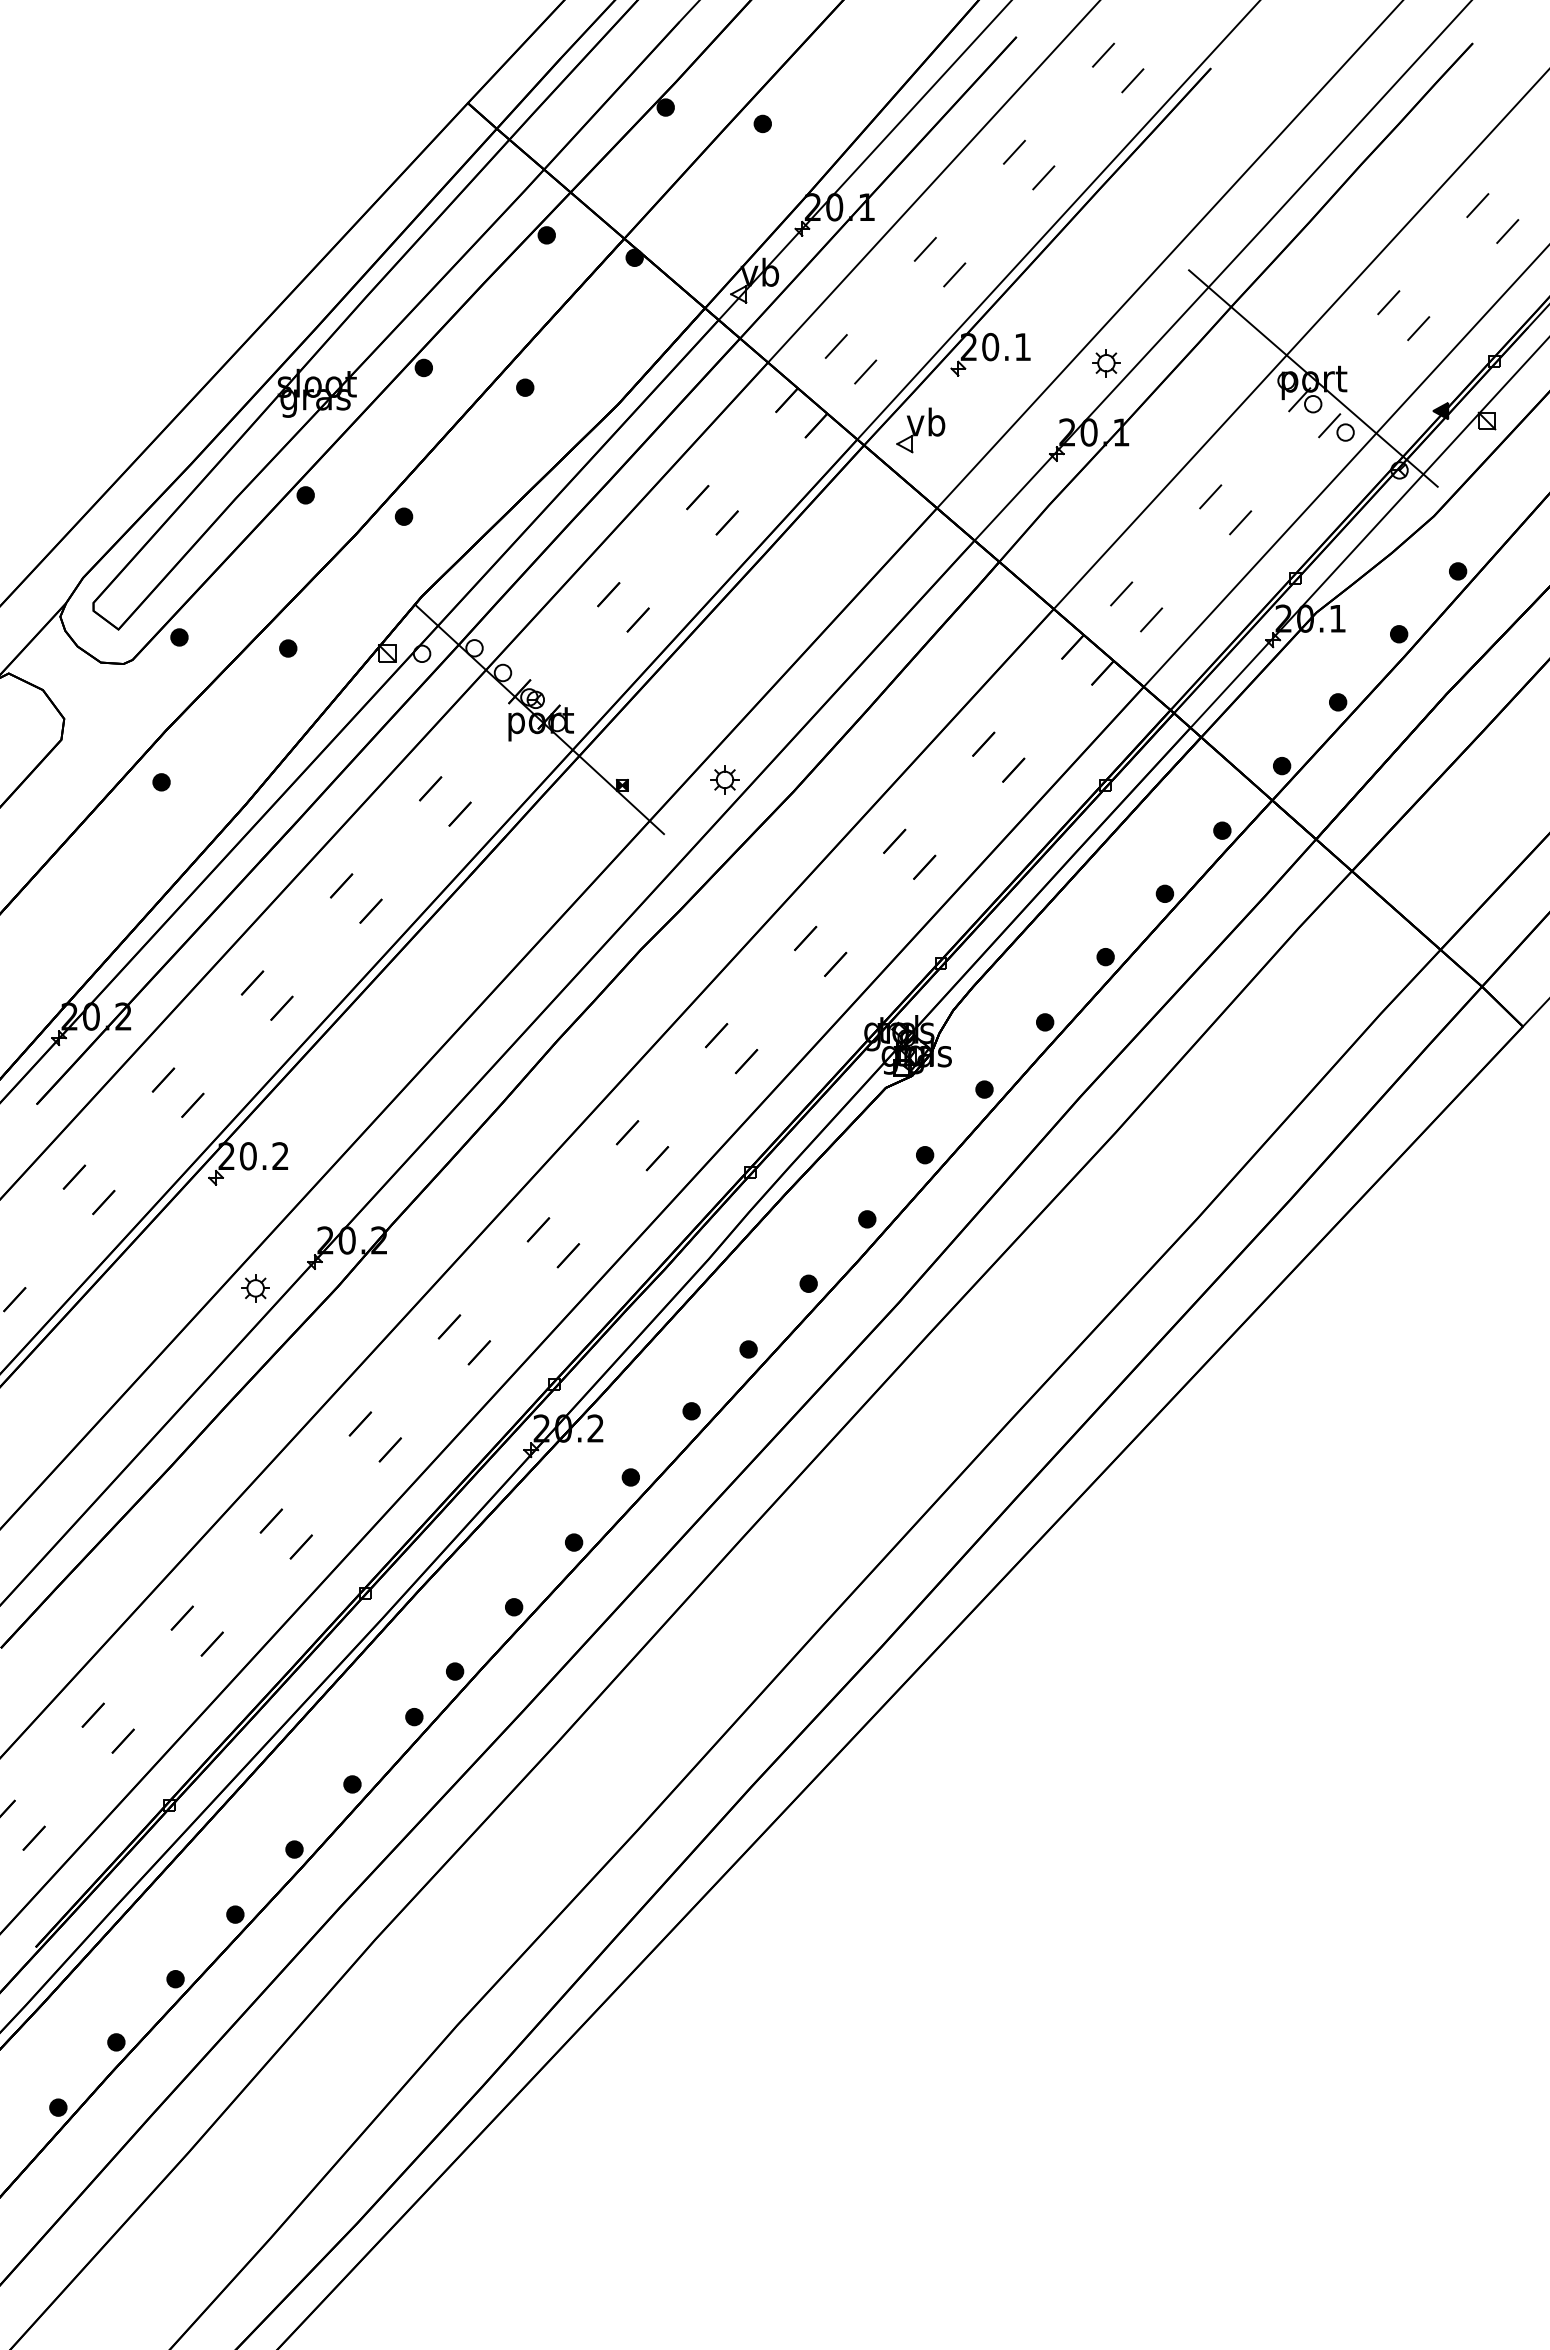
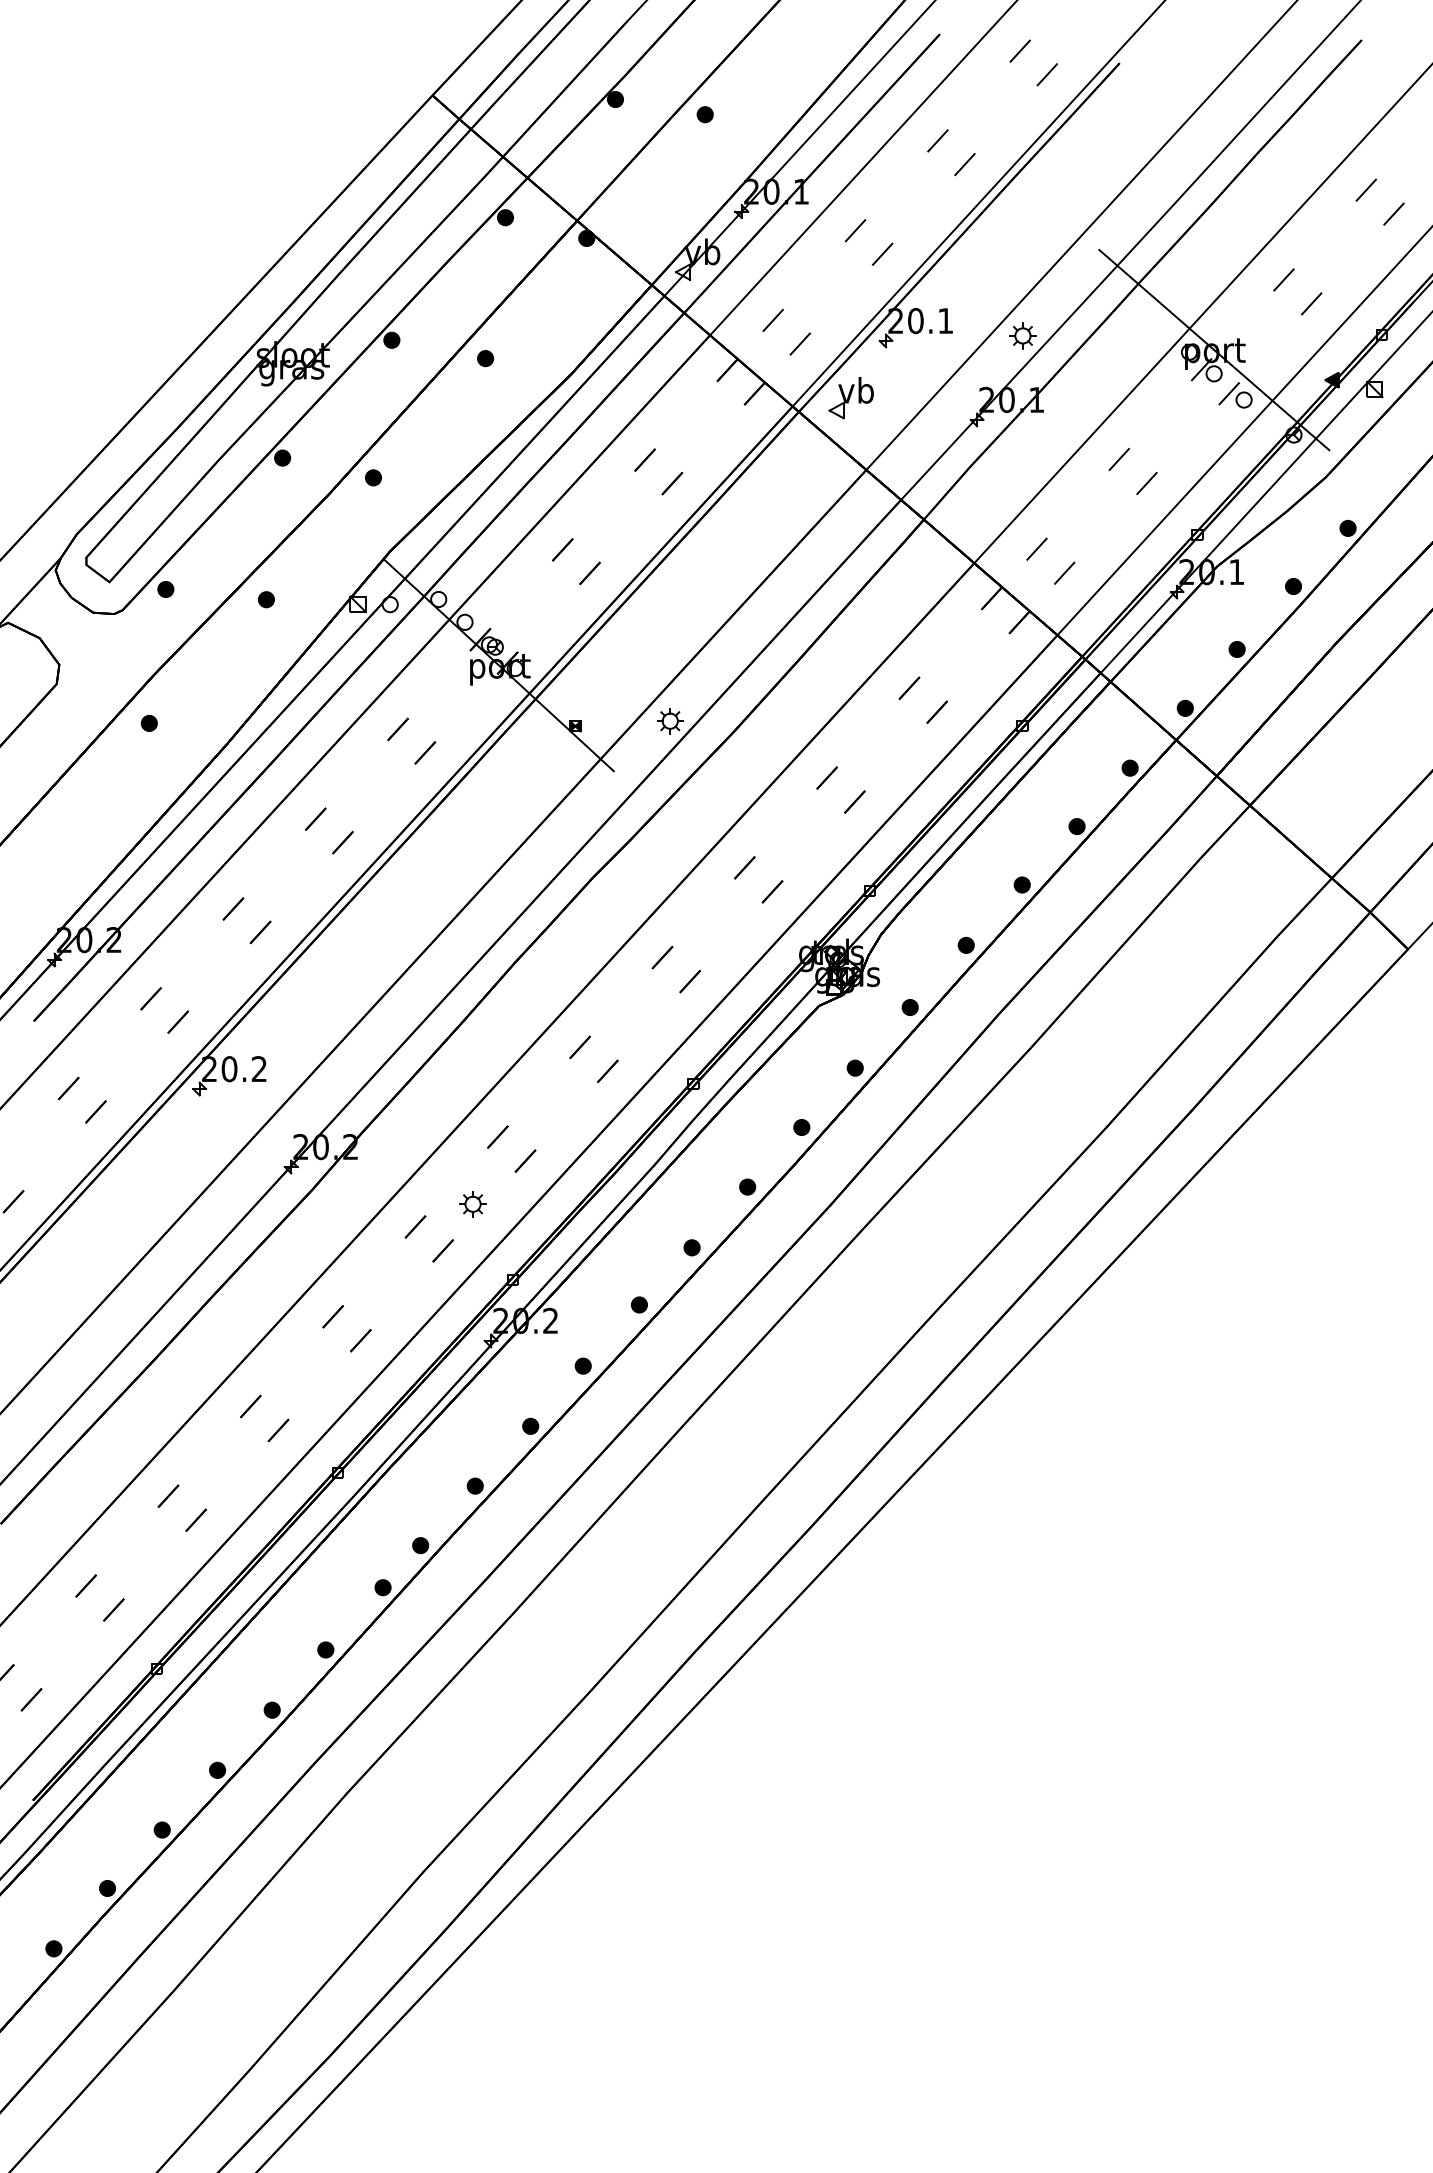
part: (255, 1288) -> (472, 1204), moved

